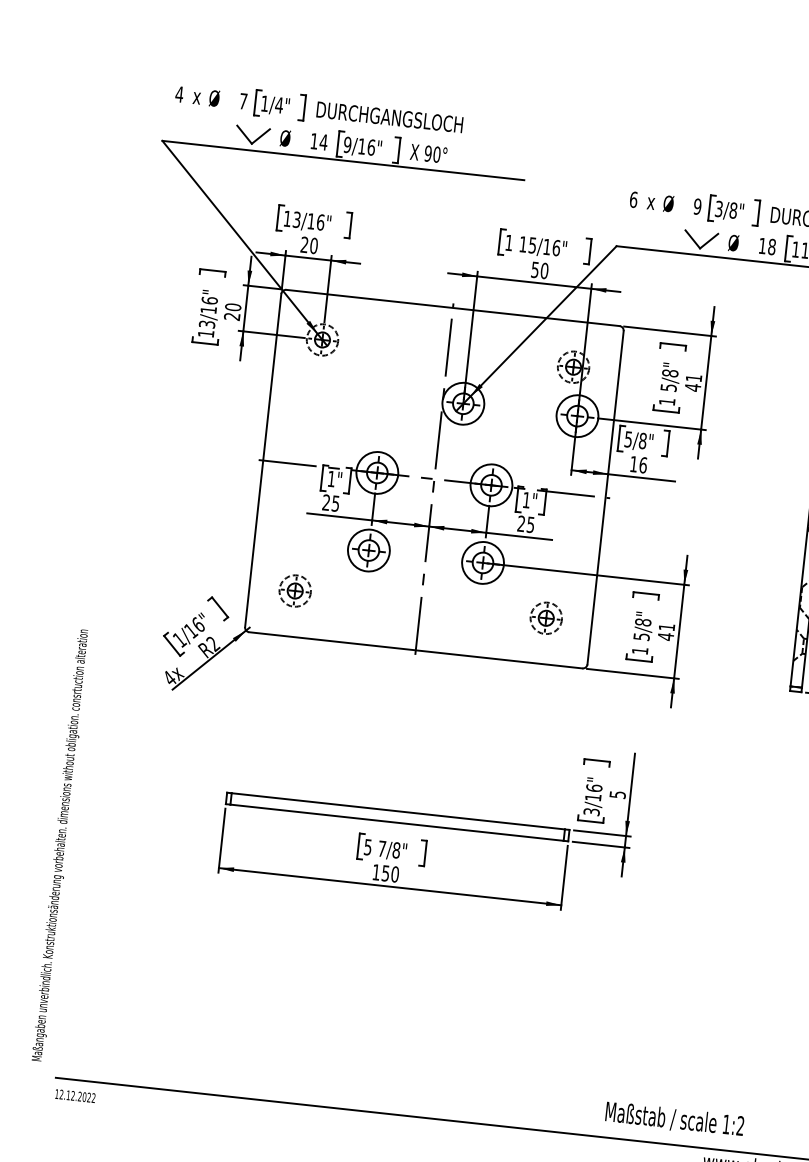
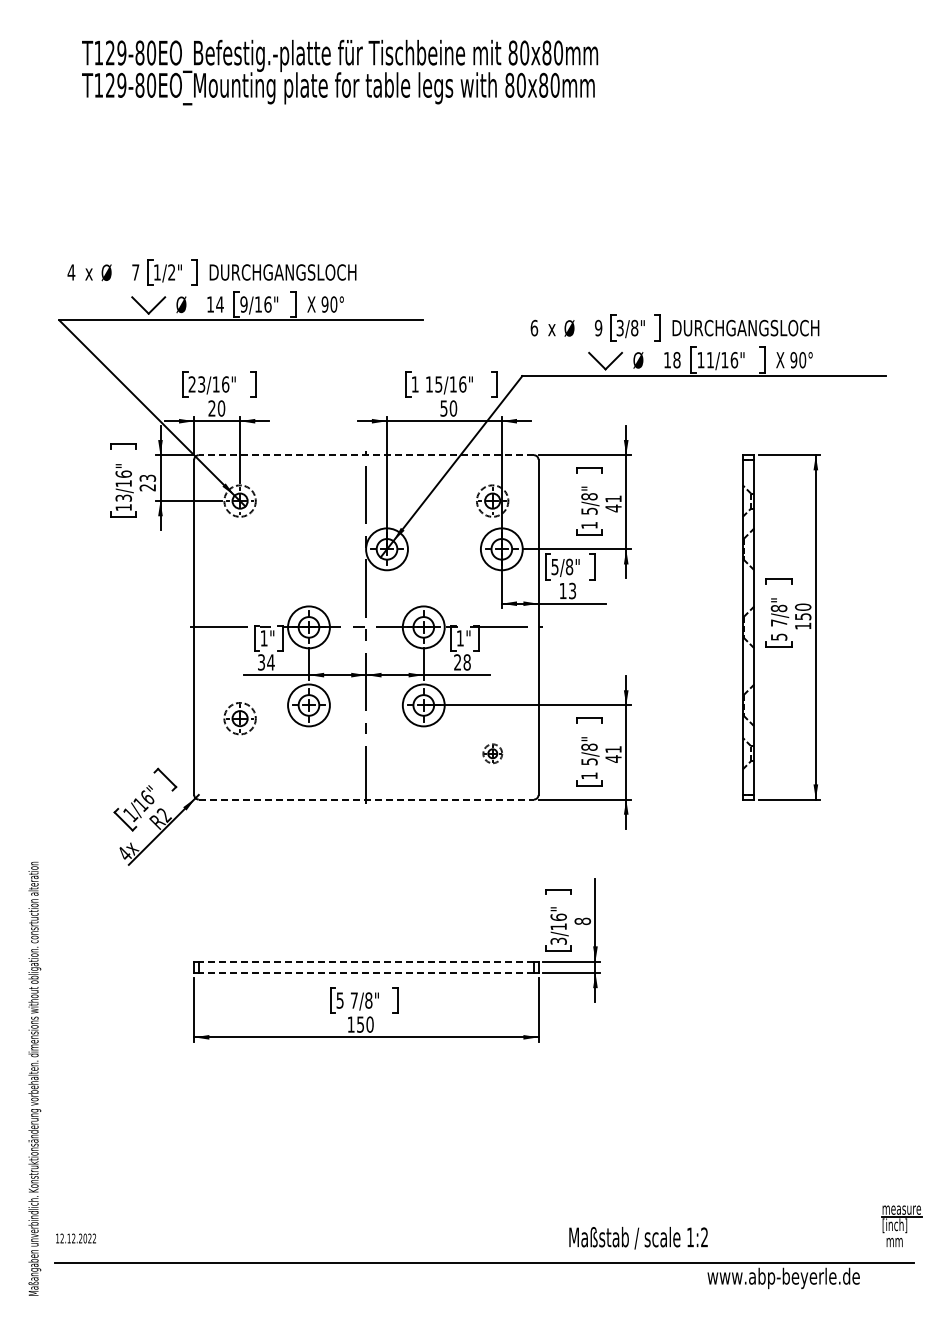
text: (278, 105) -> (171, 272), 1/4" -> 1/2"
text: (286, 218) -> (191, 384), 13/16" -> 23/16"
text: (232, 306) -> (147, 477), 20 -> 23
line: (453, 308) -> (366, 455), solid -> dashed
text: (643, 464) -> (572, 590), 16 -> 13
text: (331, 503) -> (266, 662), 25 -> 34
text: (530, 524) -> (466, 662), 25 -> 28
part: (294, 590) -> (239, 718), moved
part: (546, 618) -> (492, 753), size x0.6
line: (415, 650) -> (366, 799), solid -> dashed
text: (617, 794) -> (582, 921), 5 -> 8
line: (398, 811) -> (366, 961), solid -> dashed
line: (397, 823) -> (366, 973), solid -> dashed
text: (60, 845) -> (34, 1078), moved
text: (74, 1096) -> (75, 1238), moved
text: (674, 1118) -> (638, 1237), moved

